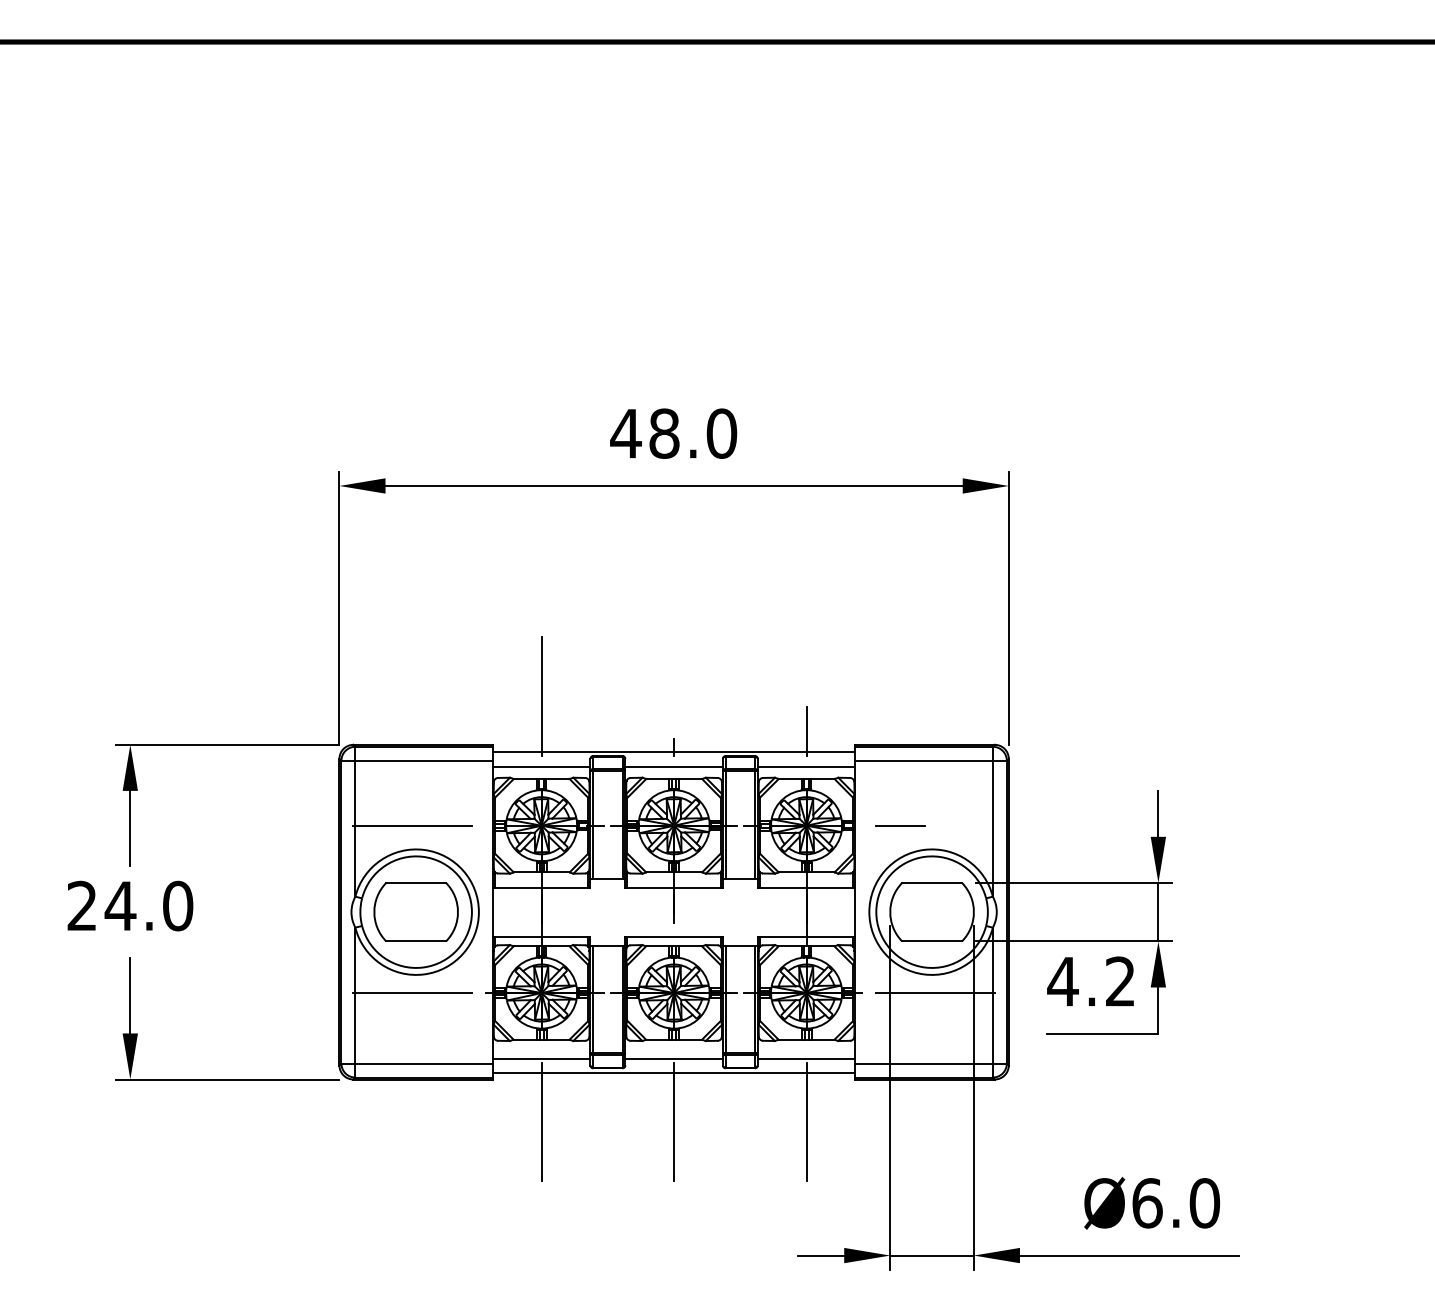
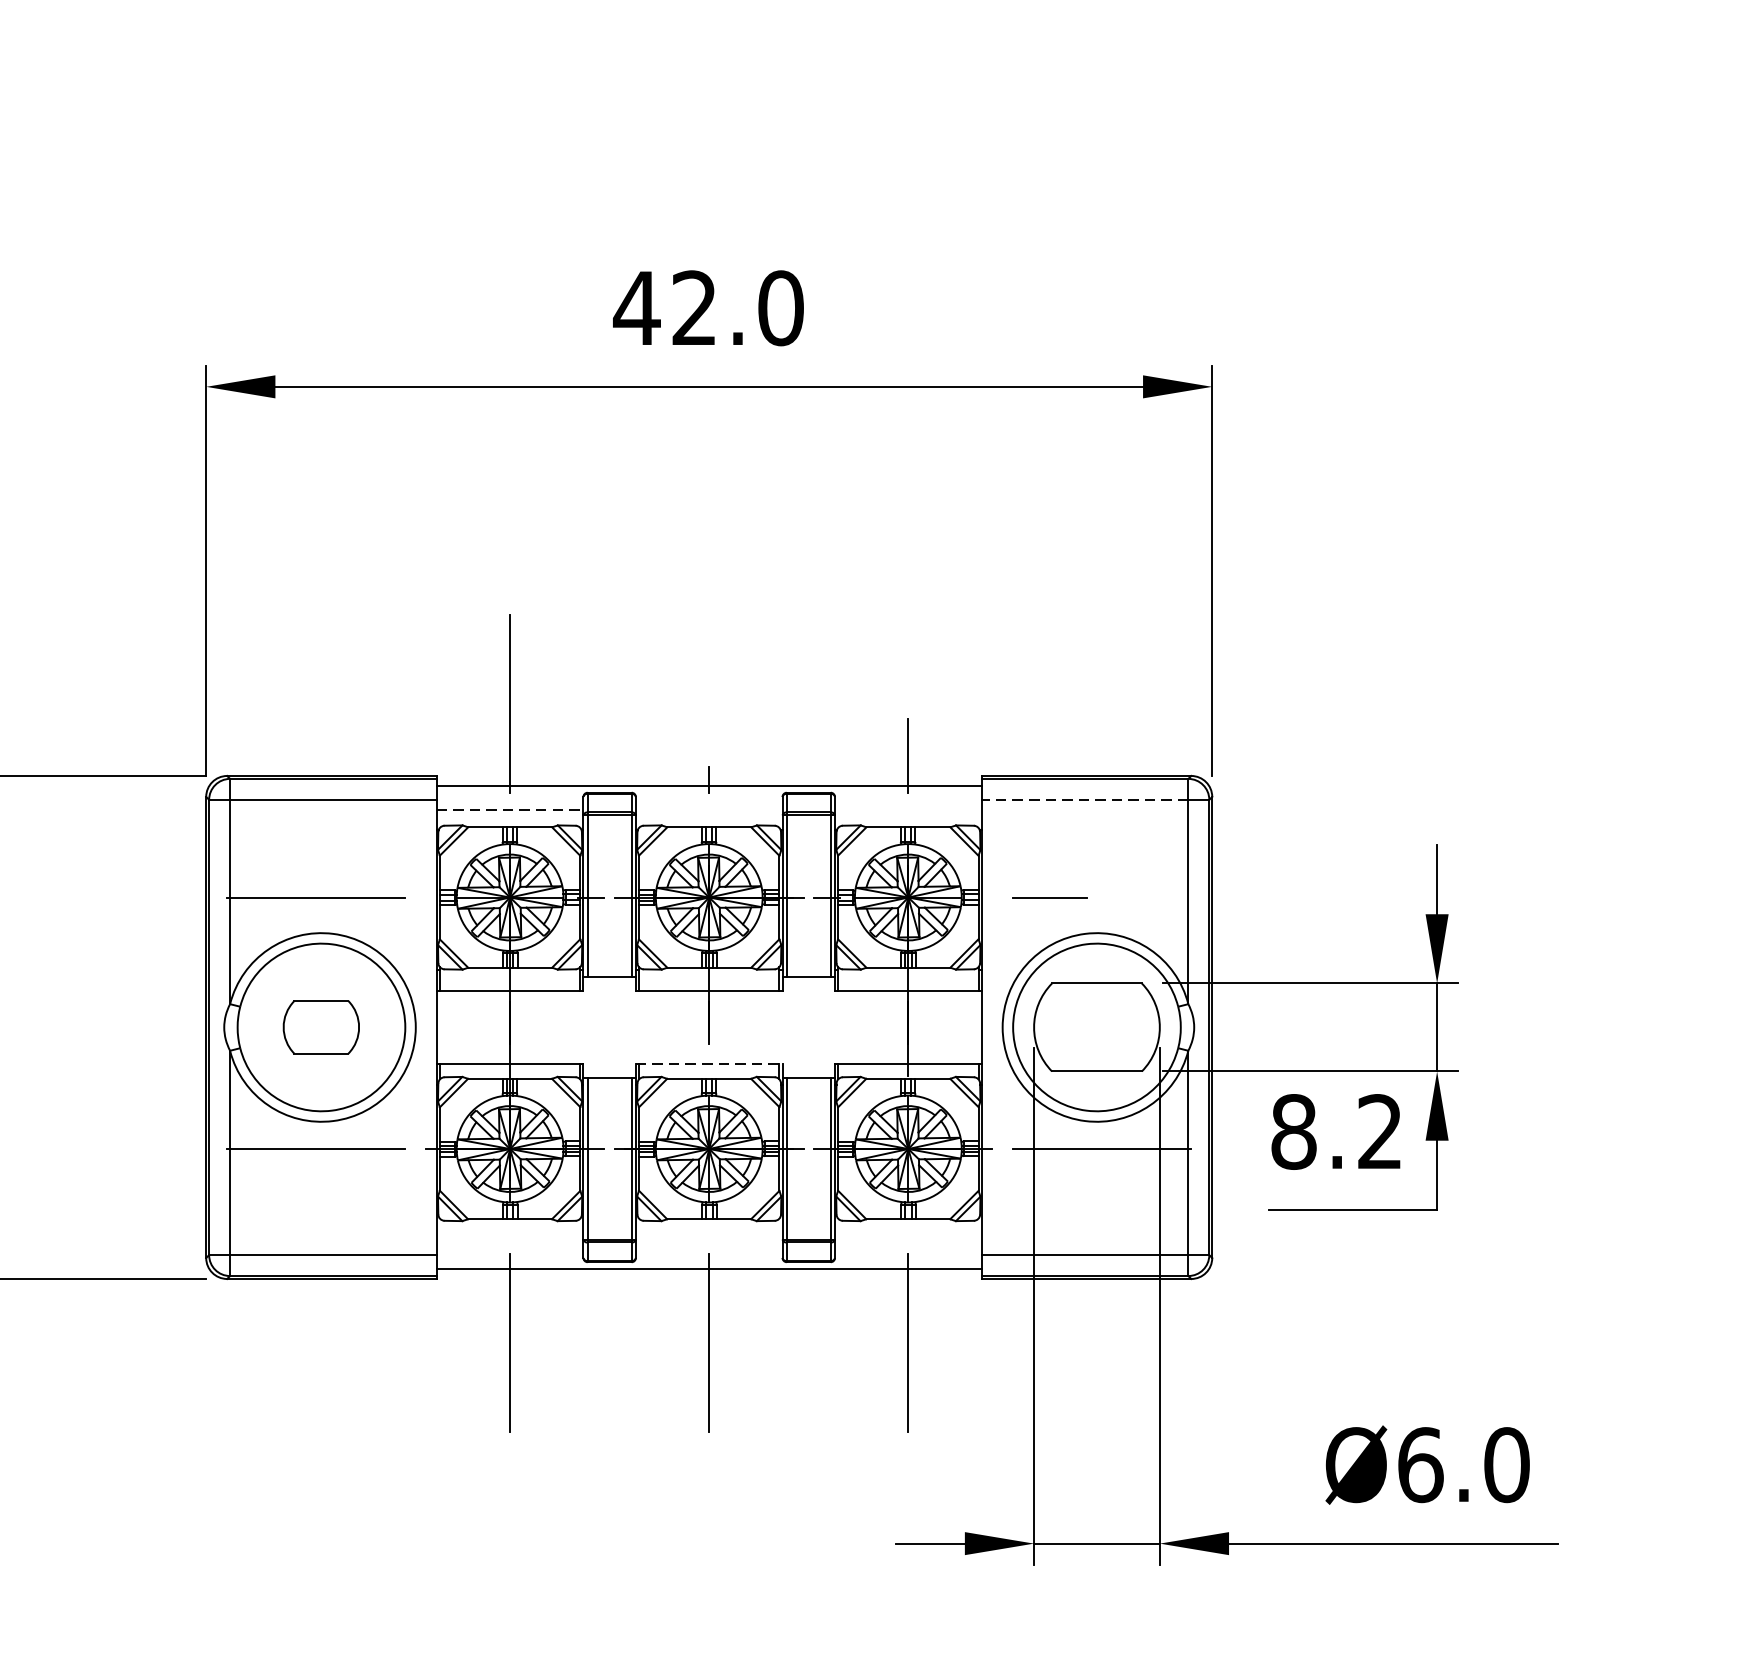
text: (664, 433) -> (694, 307), 48.0 -> 42.0
line: (924, 760) -> (1085, 799), solid -> dashed
line: (541, 767) -> (509, 810), solid -> dashed
line: (673, 767) -> (708, 810), removed
line: (806, 767) -> (908, 810), removed
part: (415, 911) -> (320, 1026), size x0.6
line: (674, 936) -> (709, 1064), solid -> dashed
text: (1062, 981) -> (1292, 1131), 4.2 -> 8.2
line: (541, 1058) -> (509, 1247), removed
line: (673, 1058) -> (708, 1247), removed
line: (806, 1058) -> (908, 1247), removed

